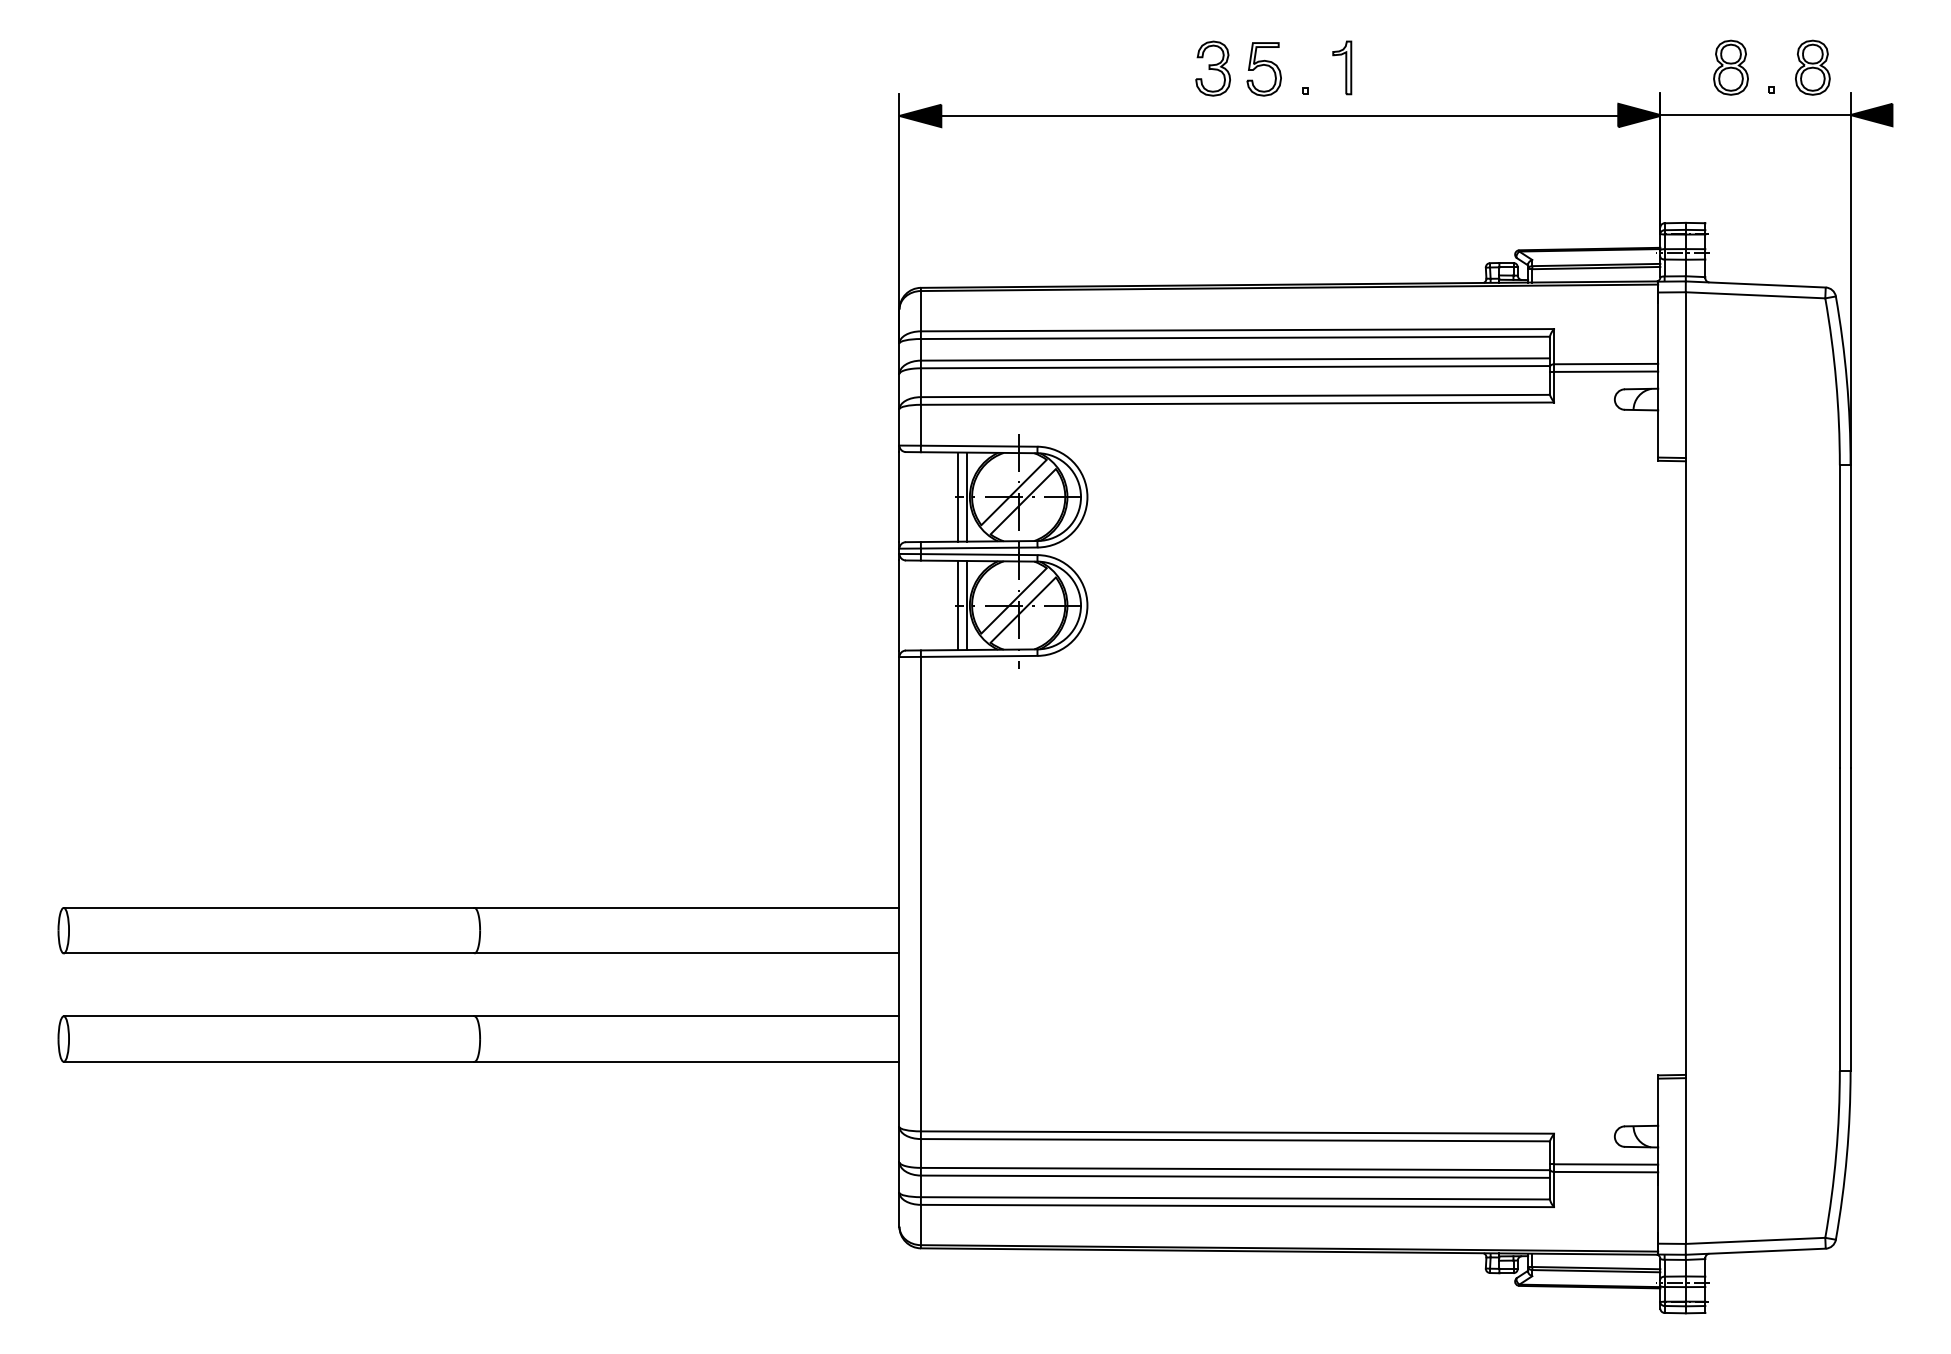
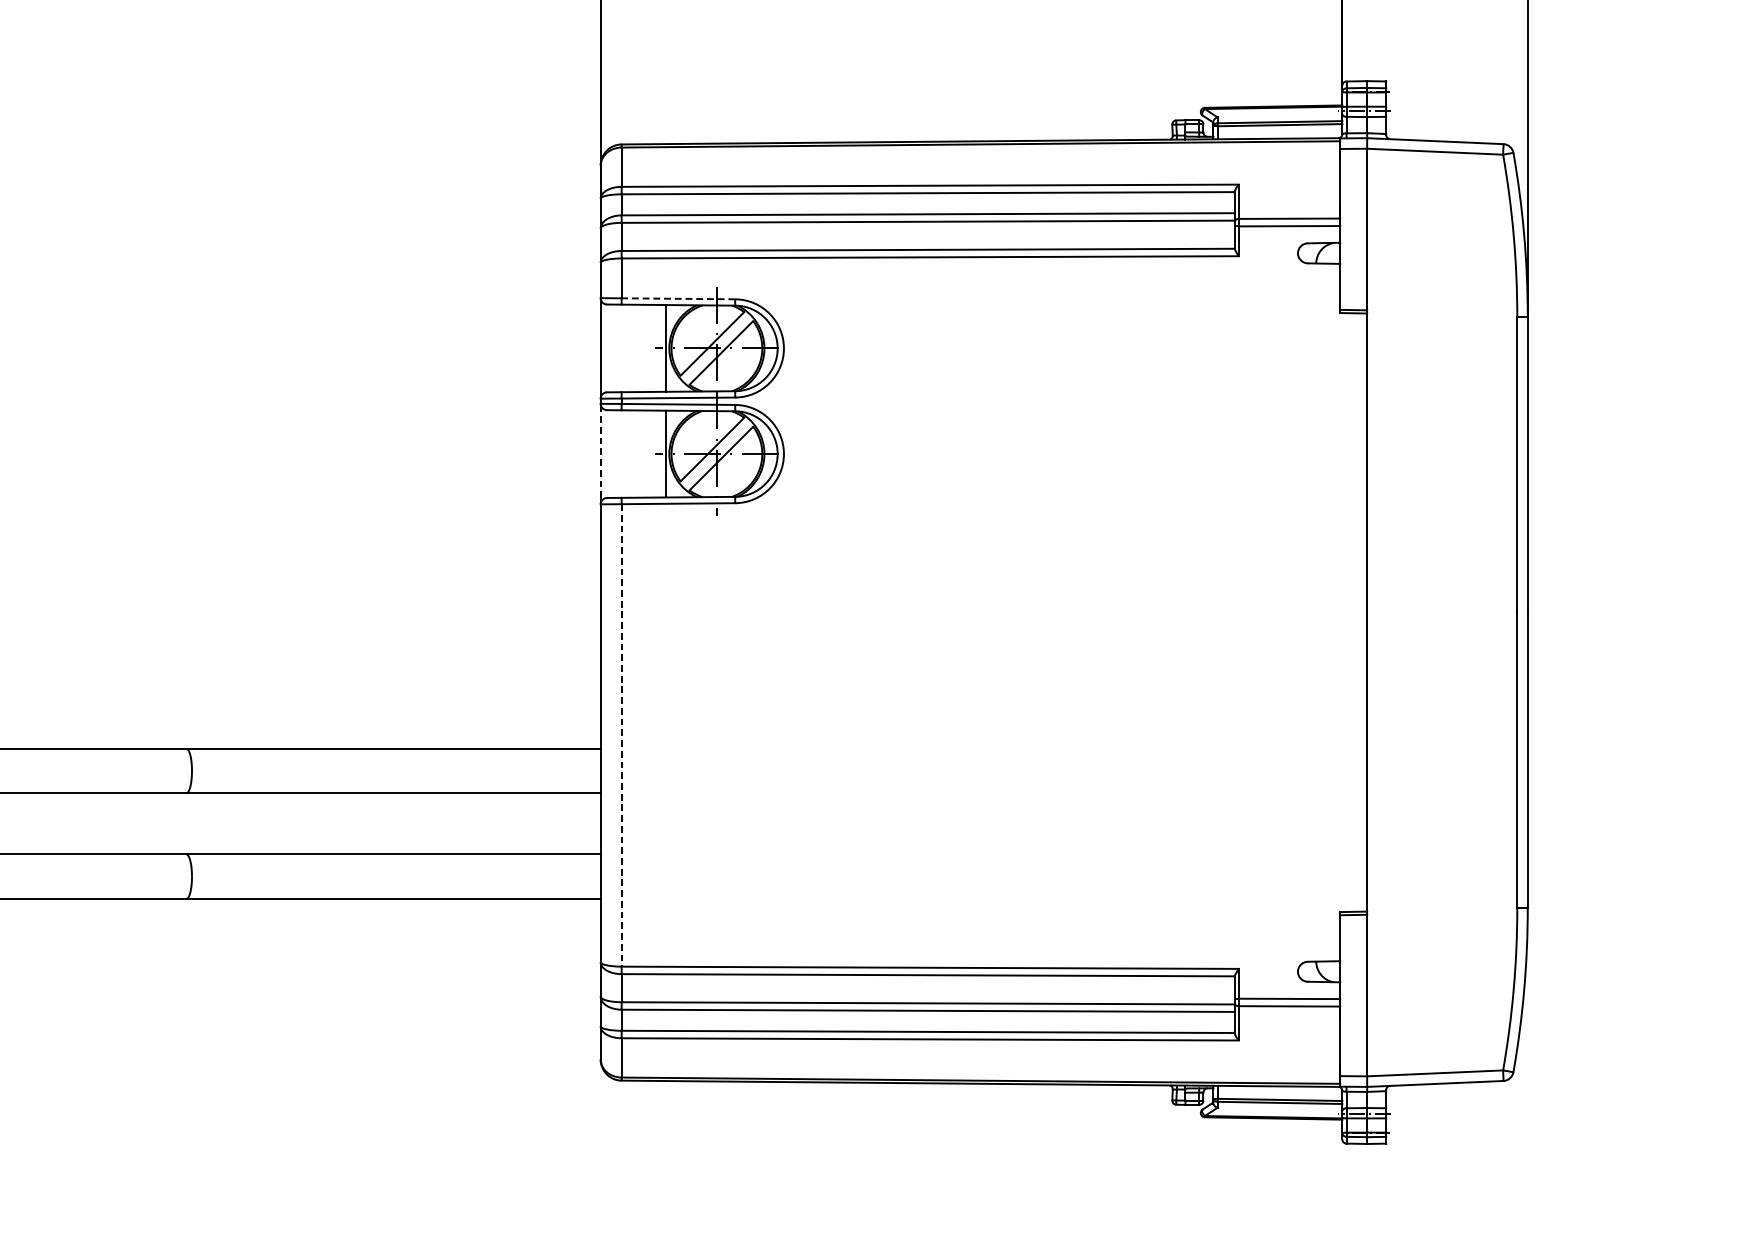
line: (978, 446) -> (677, 299), solid -> dashed
line: (957, 496) -> (657, 347), removed
line: (899, 605) -> (600, 454), solid -> dashed
line: (957, 605) -> (657, 454), removed
line: (920, 894) -> (621, 735), solid -> dashed

